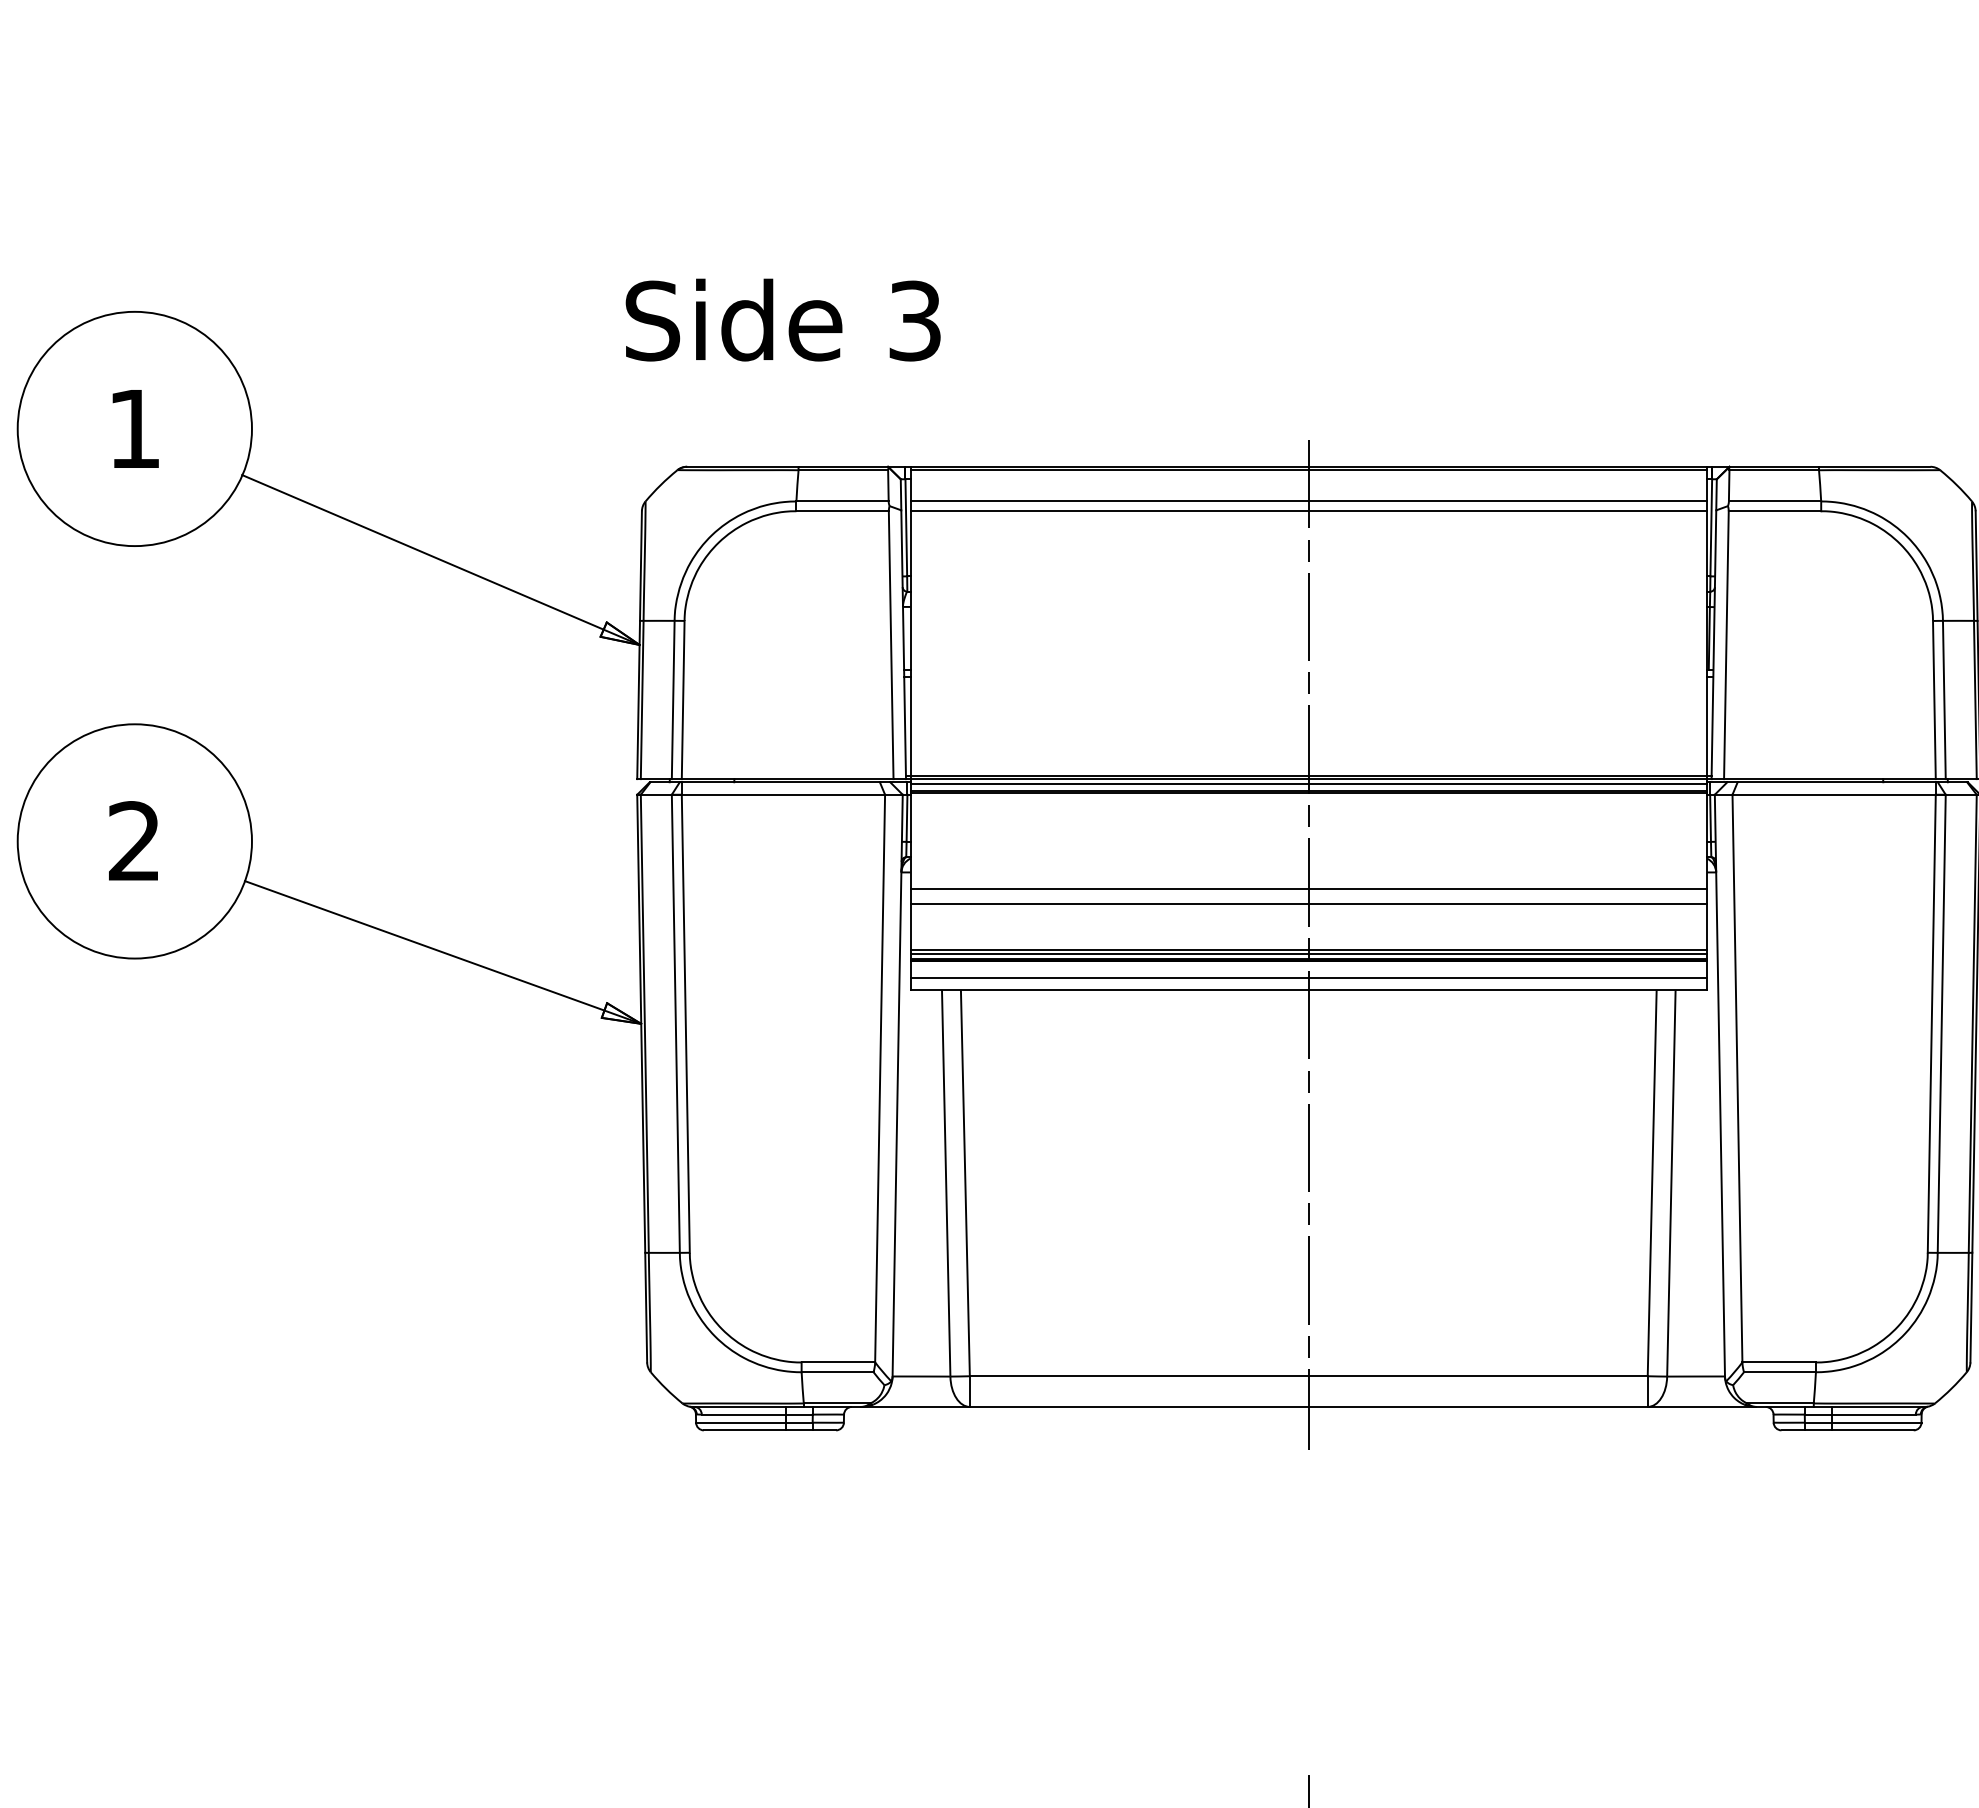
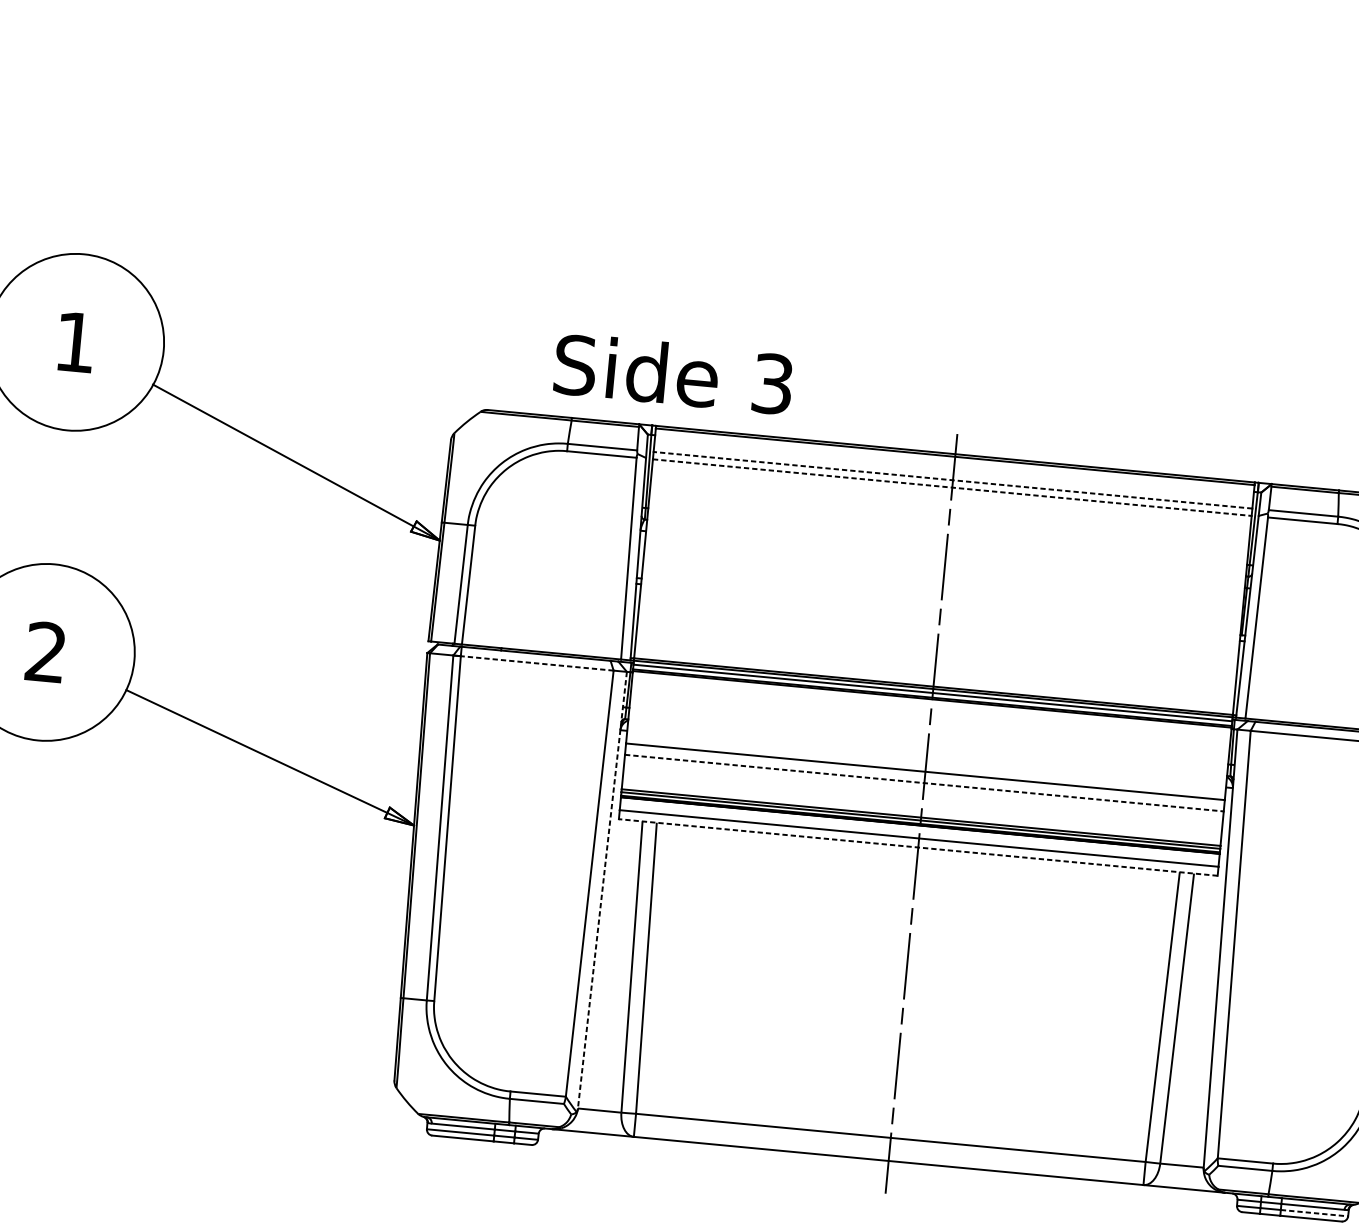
text: (782, 319) -> (673, 373), moved
line: (1308, 501) -> (952, 480), solid -> dashed
line: (1309, 511) -> (952, 487), solid -> dashed
line: (783, 794) -> (537, 663), solid -> dashed
line: (1309, 904) -> (924, 783), solid -> dashed
line: (1308, 989) -> (918, 847), solid -> dashed
line: (897, 1085) -> (602, 890), solid -> dashed
line: (1876, 1422) -> (1314, 1213), solid -> dashed

